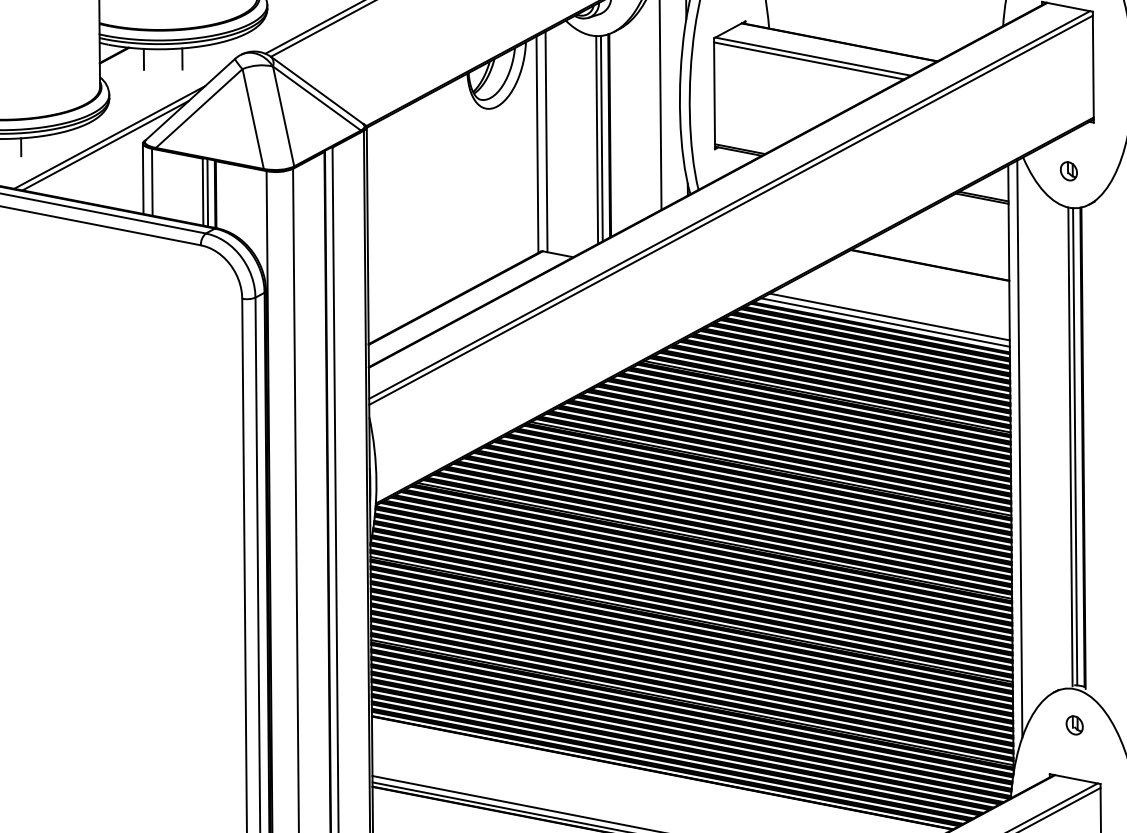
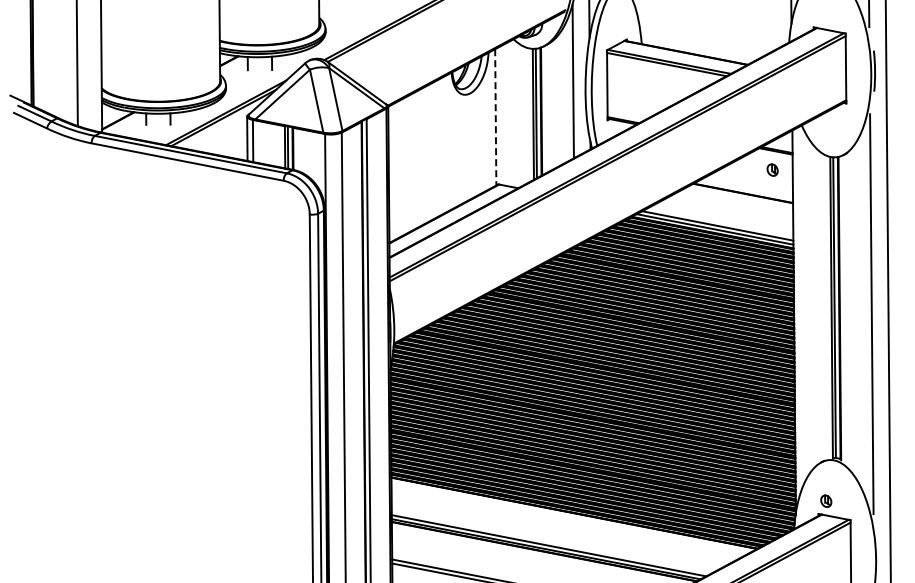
line: (546, 141) -> (501, 115), removed
line: (537, 144) -> (495, 117), solid -> dashed
part: (1068, 170) -> (772, 169), moved
line: (1019, 448) -> (799, 308), removed
part: (1075, 724) -> (826, 500), moved

